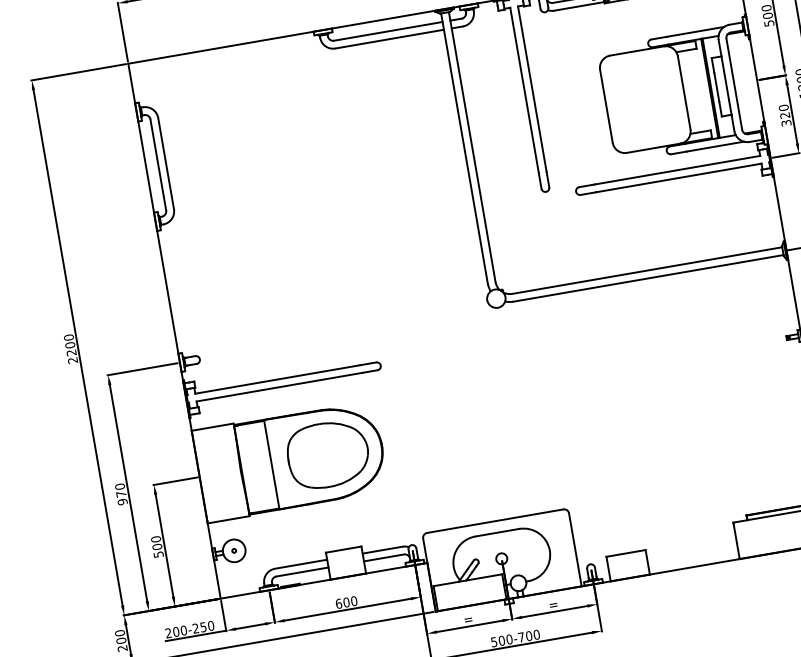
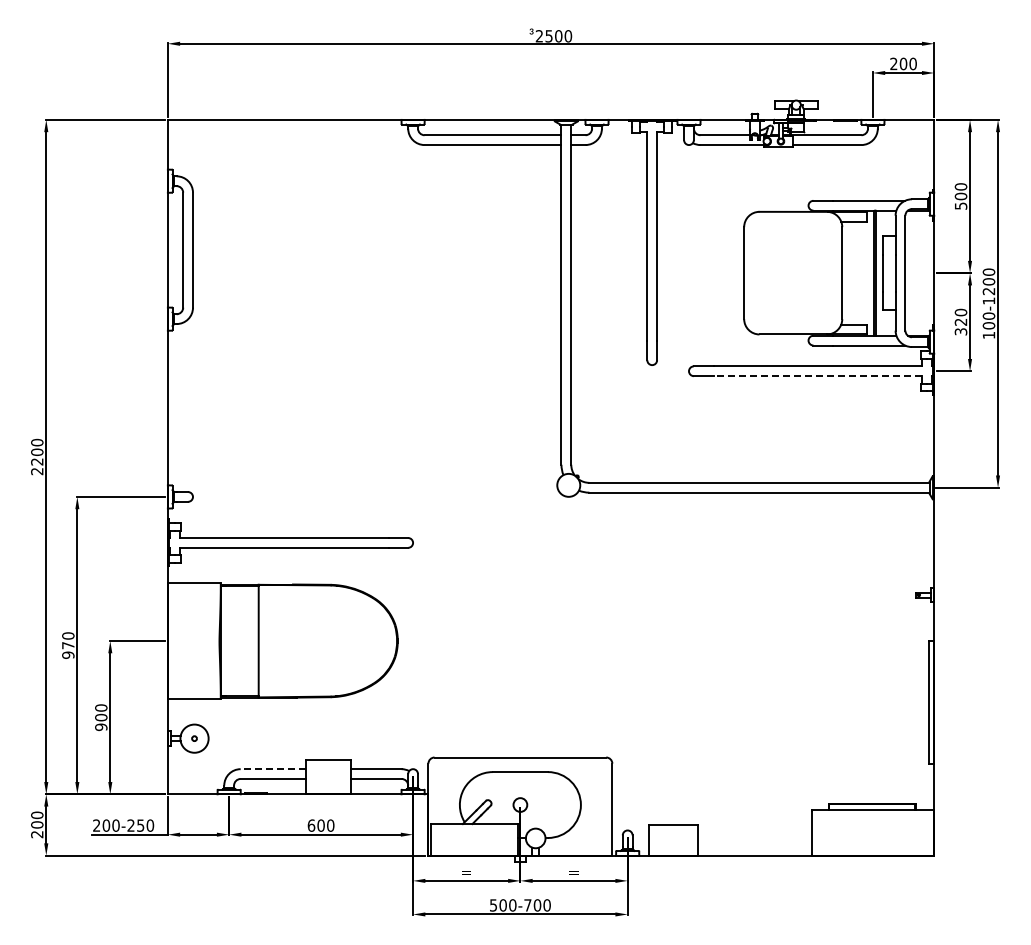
line: (678, 178) -> (817, 376), solid -> dashed
part: (327, 454) -> (329, 640), removed
text: (158, 554) -> (101, 727), 500 -> 900
line: (301, 564) -> (273, 769), solid -> dashed

